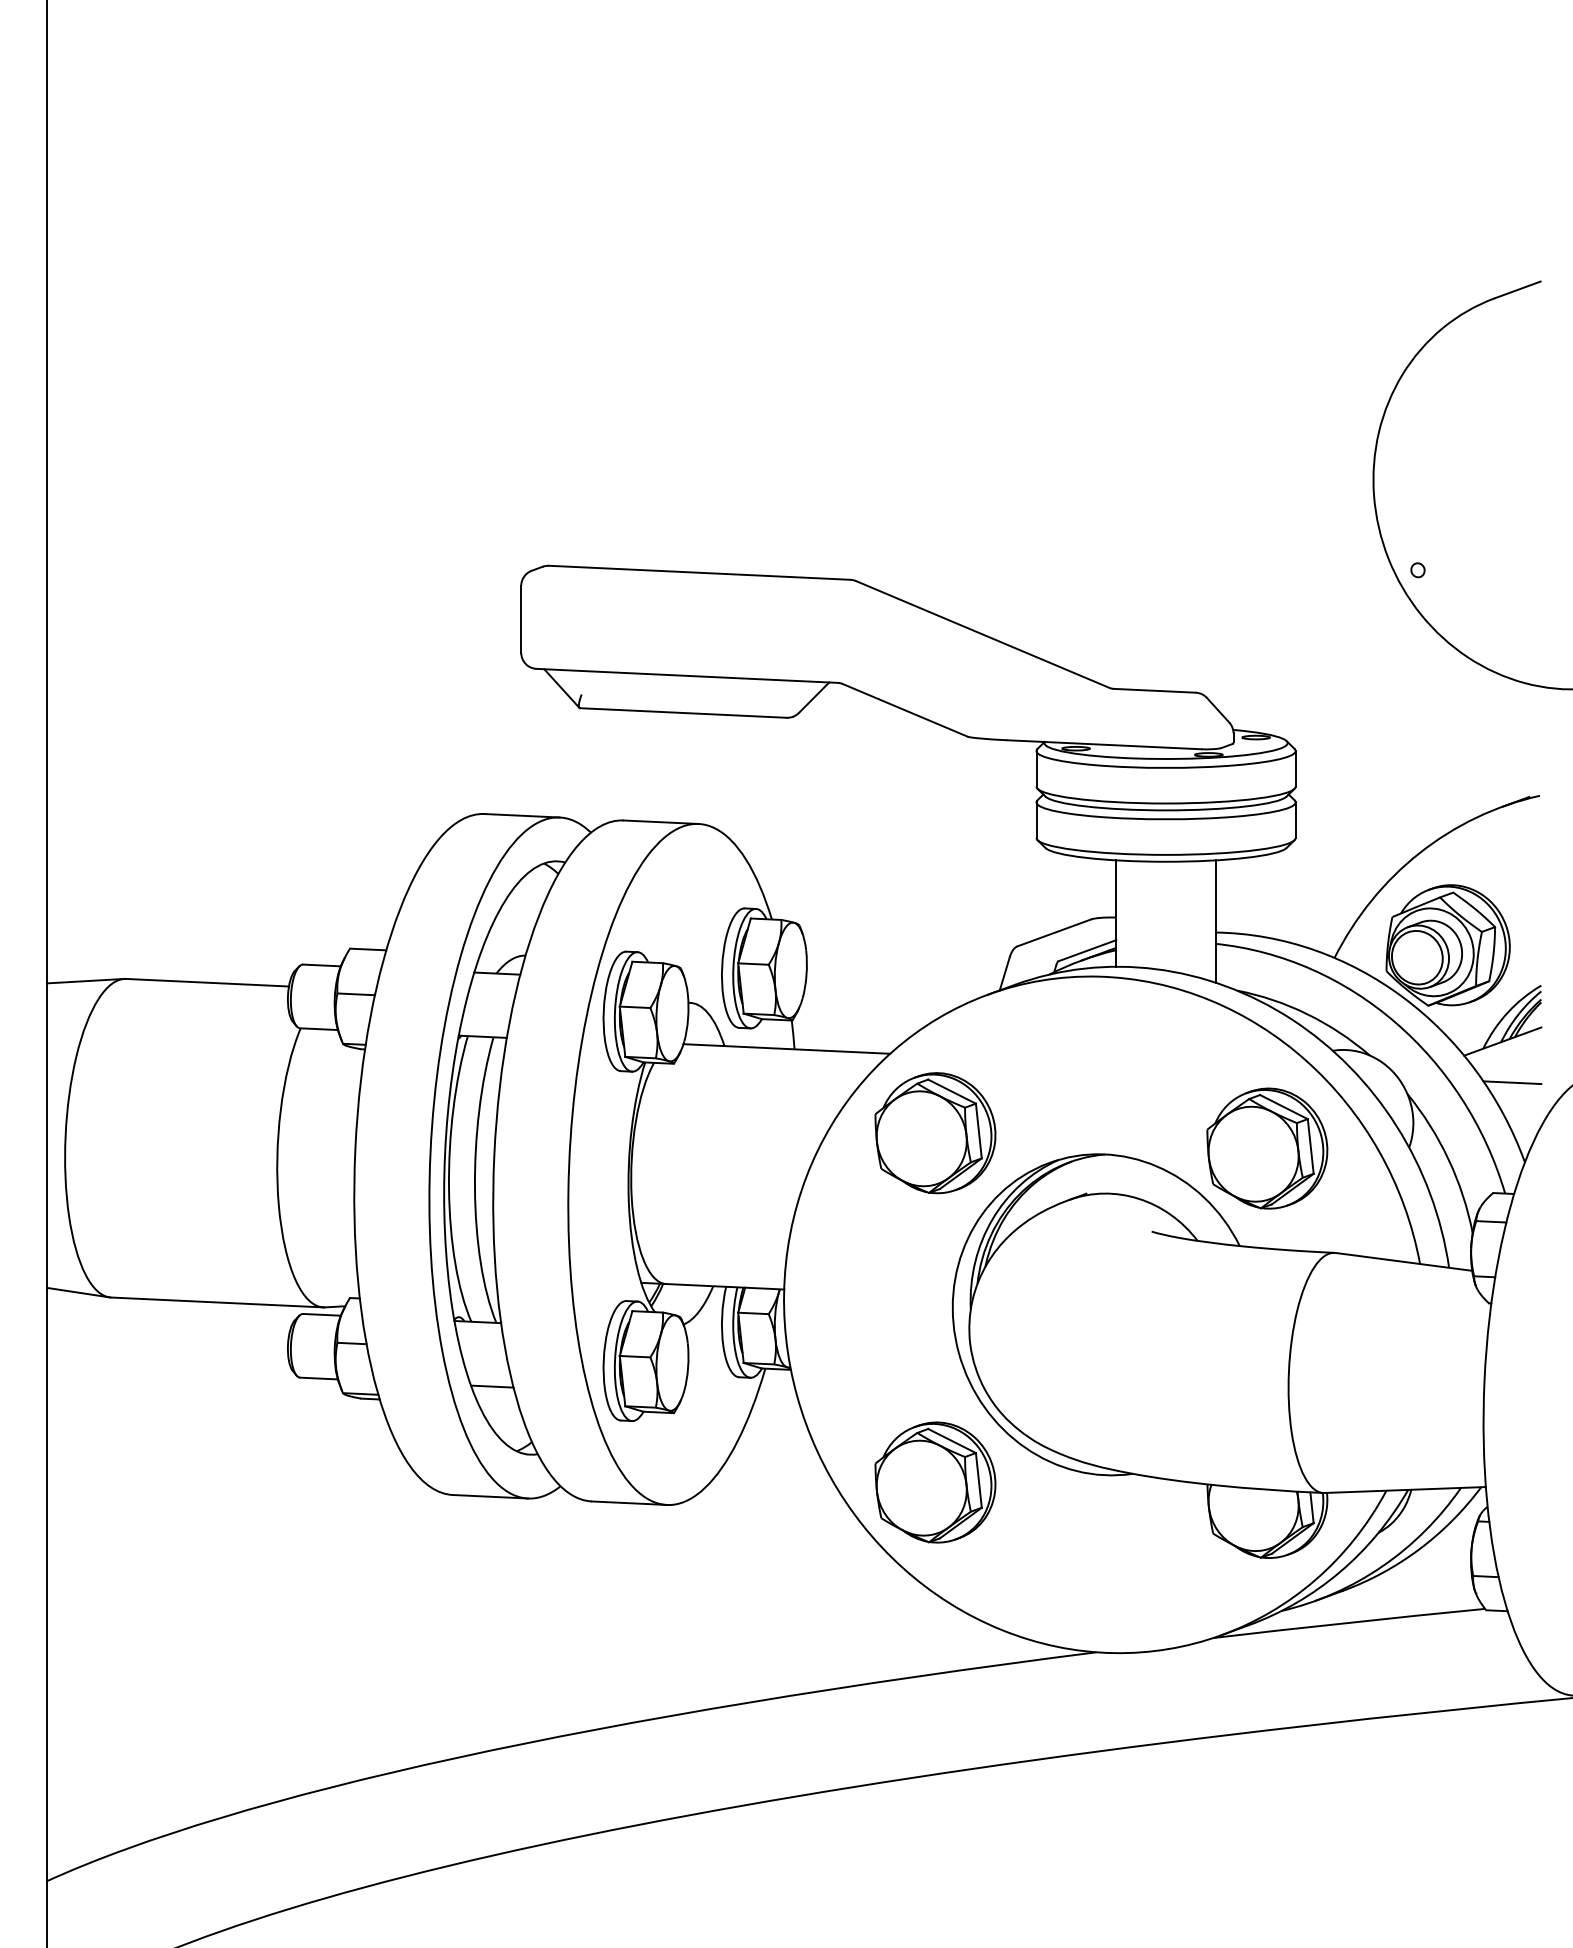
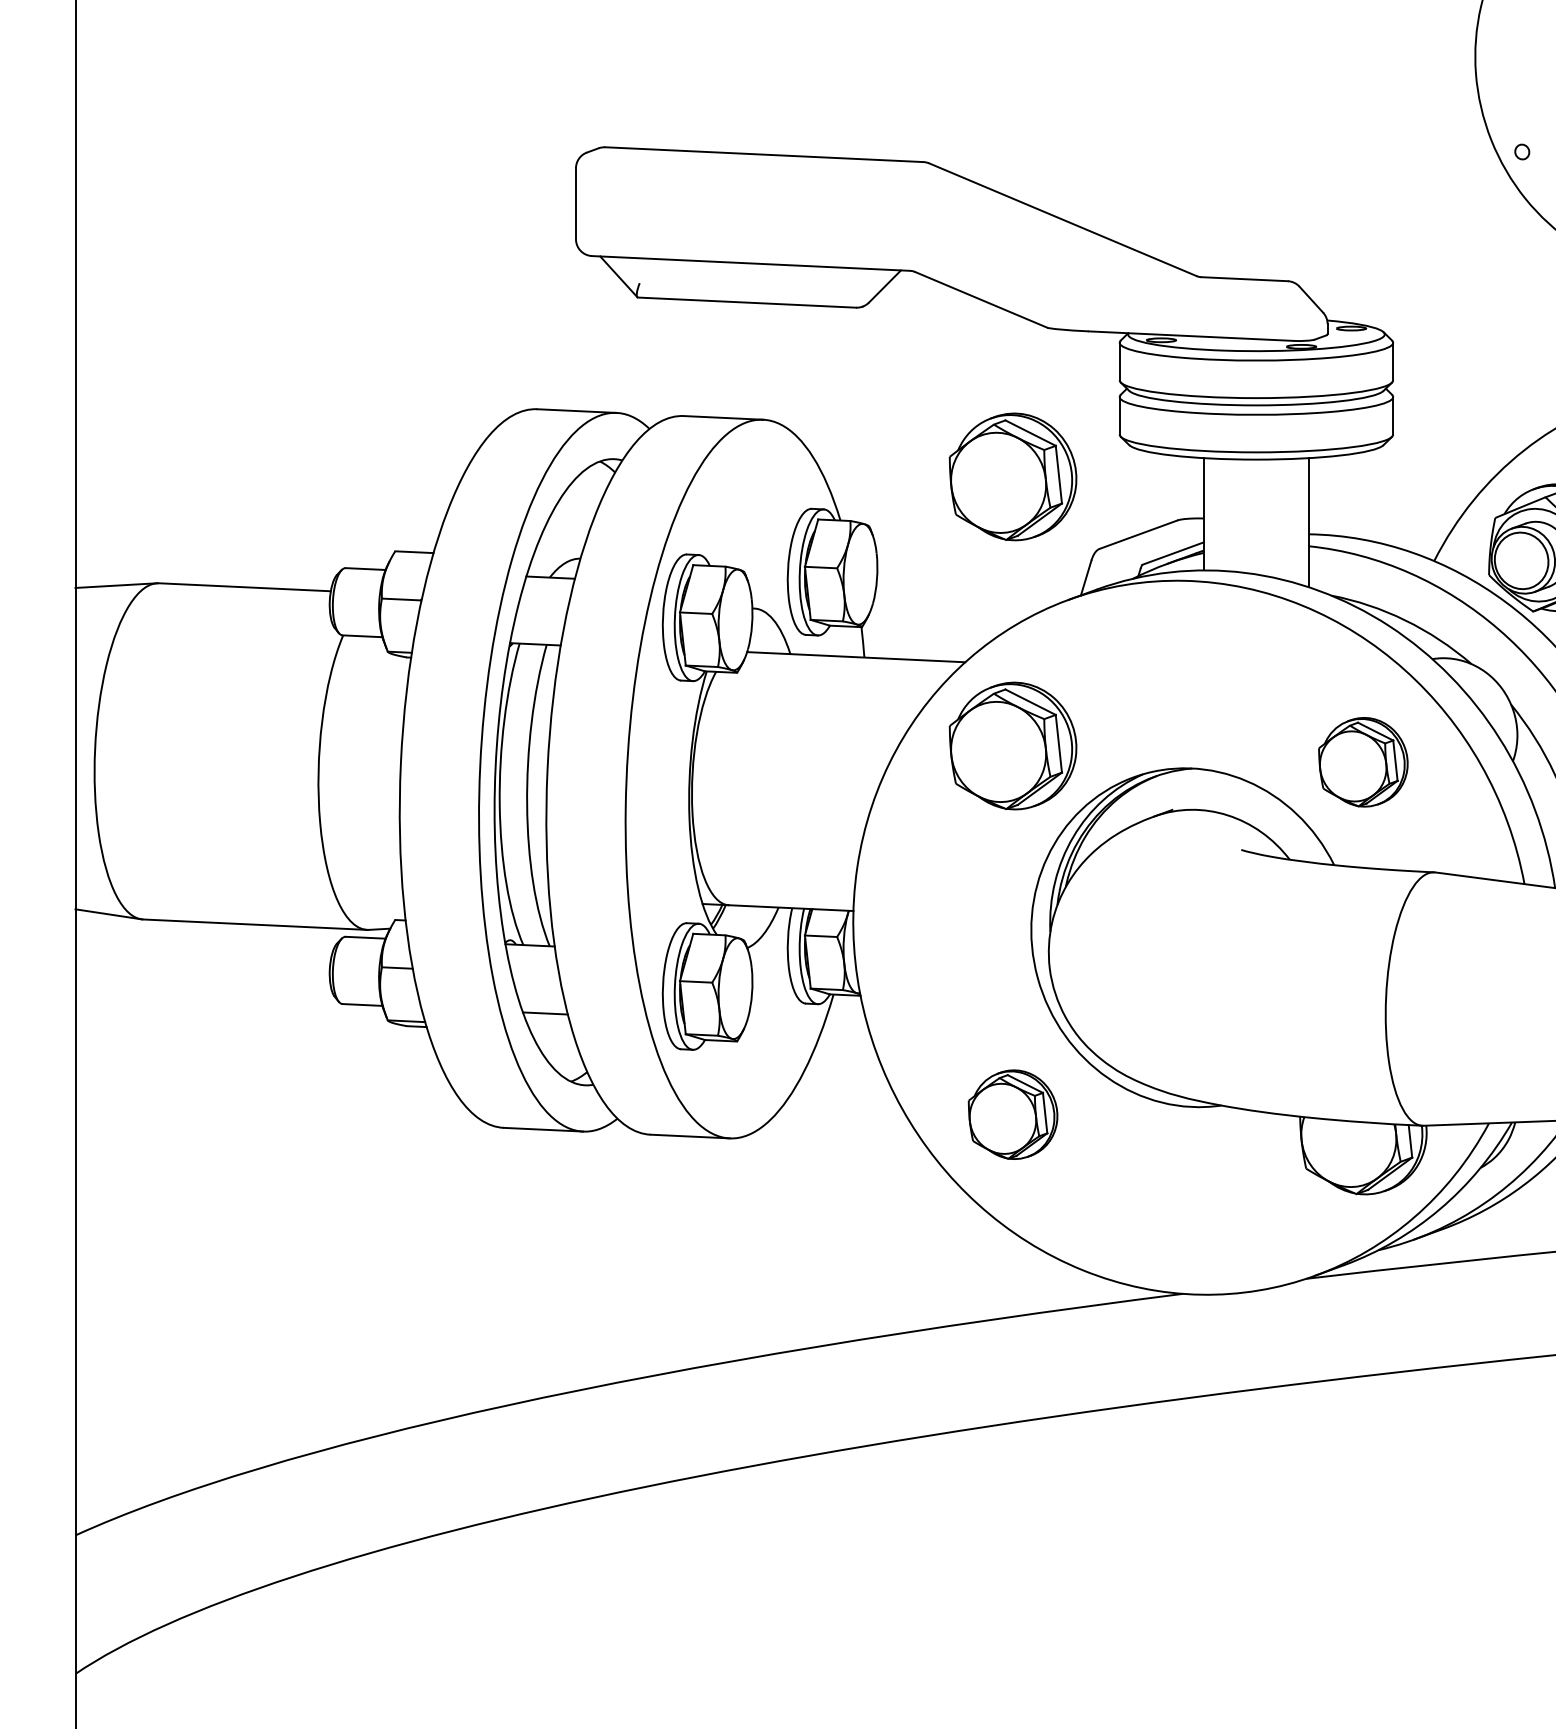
part: (935, 878) -> (1013, 477), added
part: (1267, 1148) -> (1363, 762), size x0.7
part: (935, 1482) -> (1013, 1114), size x0.7

